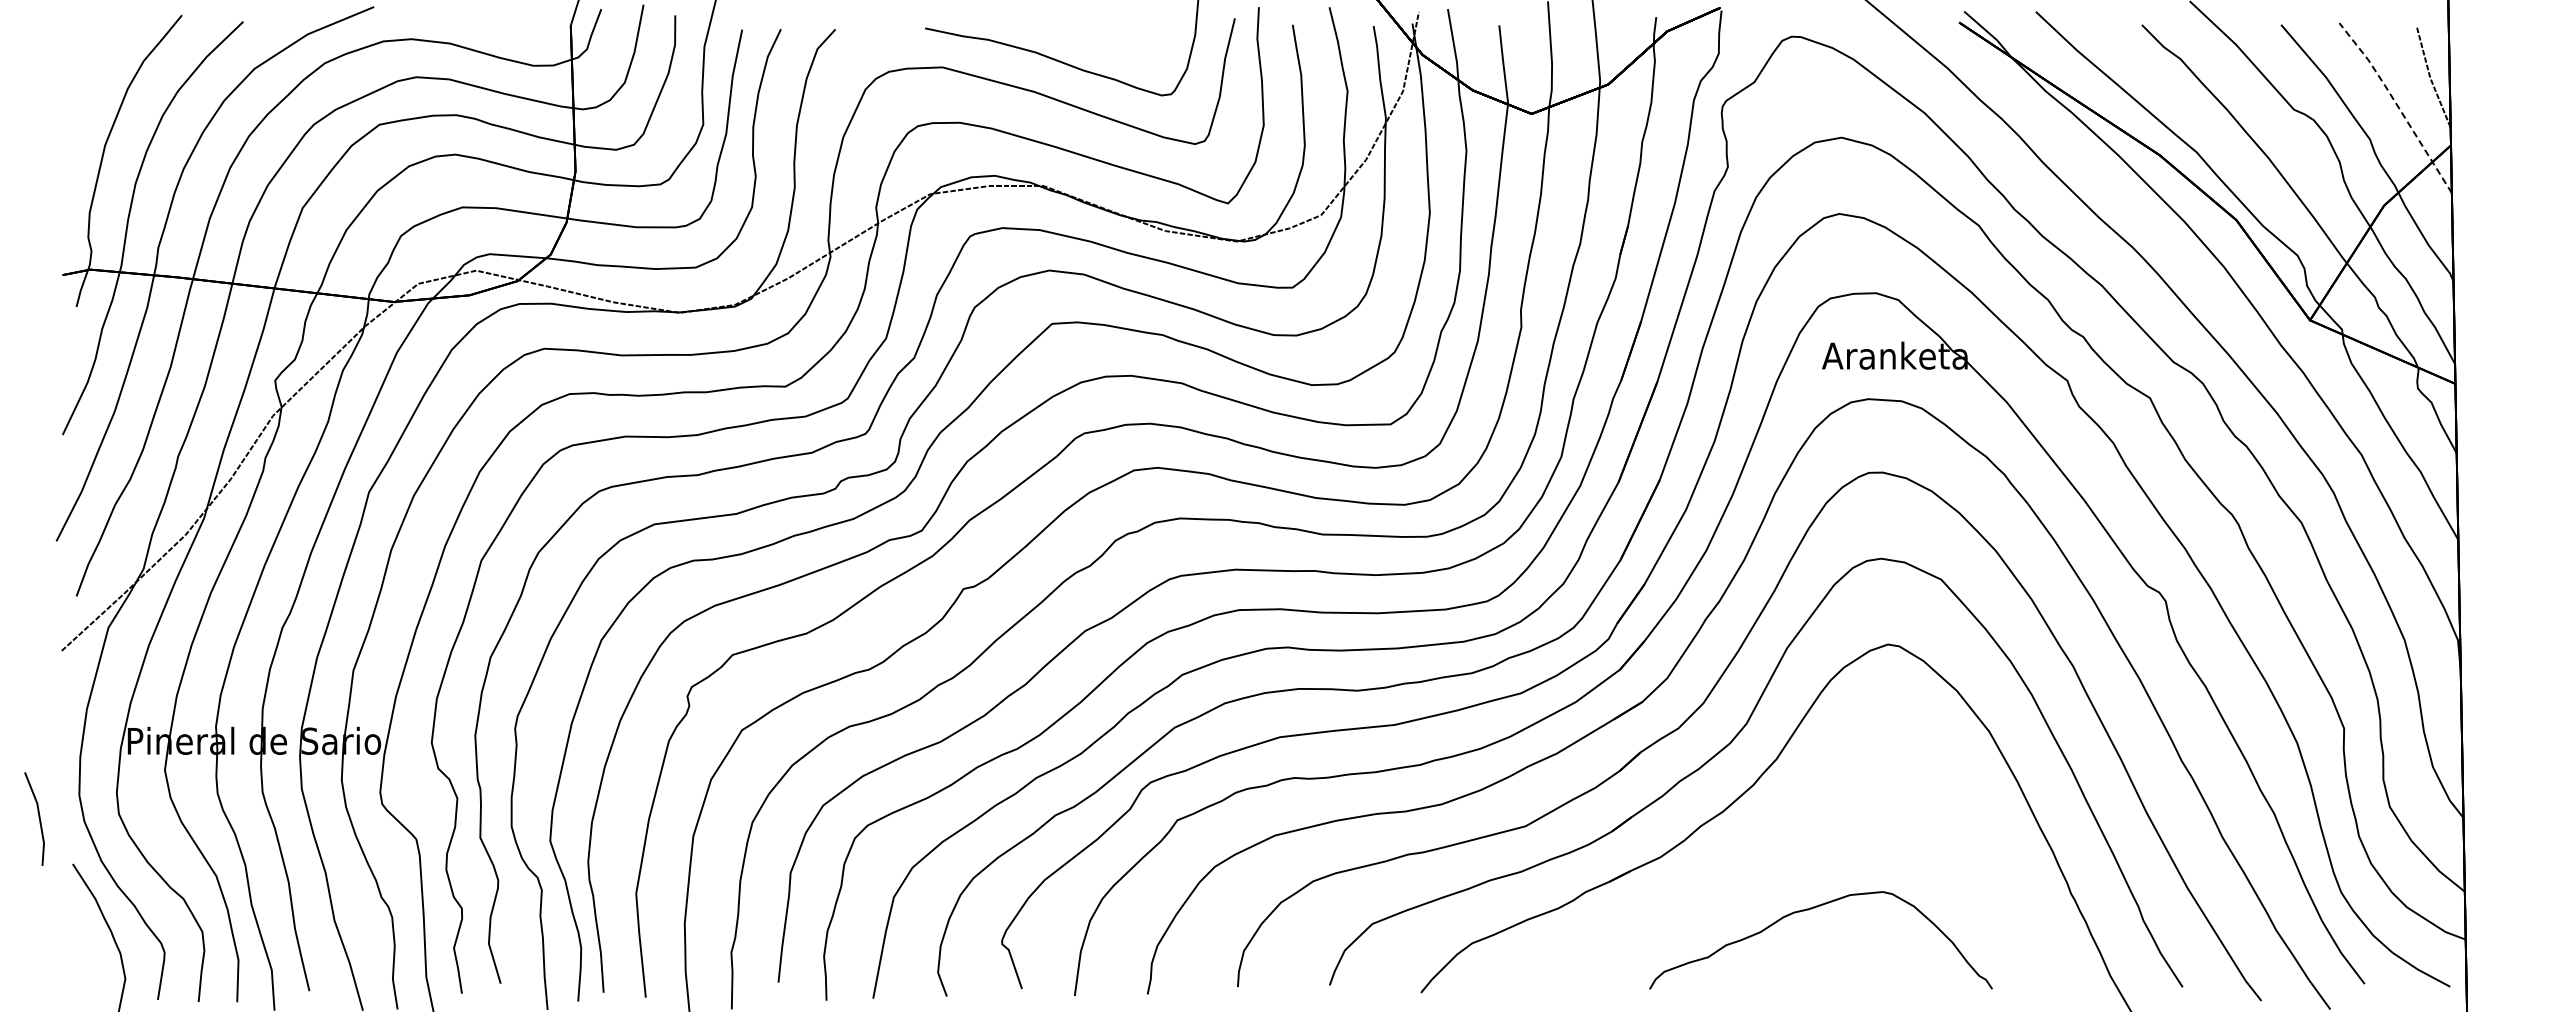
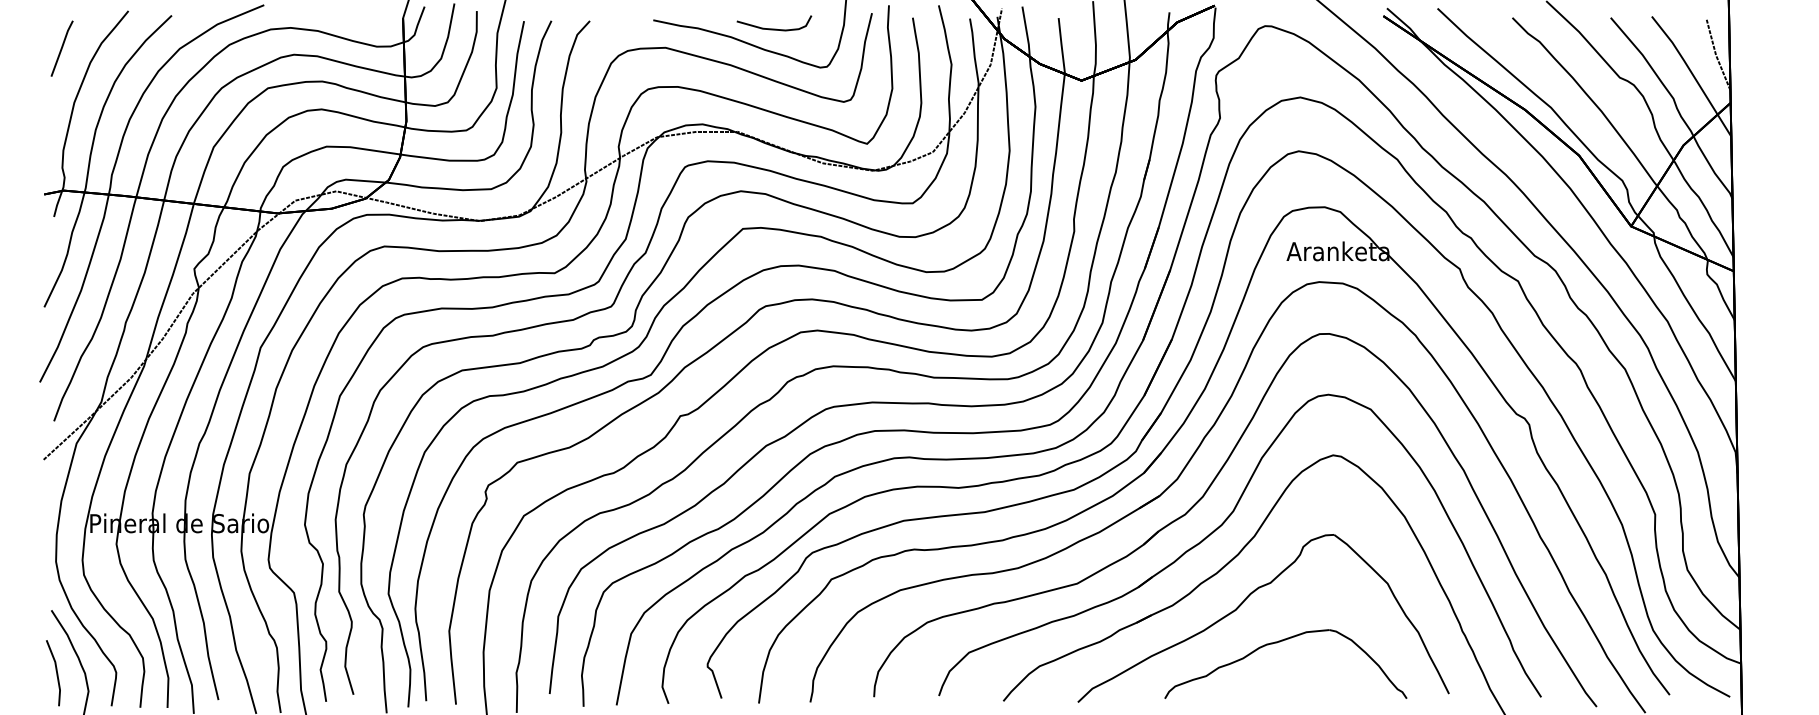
curve: (1096, 40) -> (774, 28), added
line: (87, 68) -> (61, 48), added
line: (2397, 105) -> (1692, 74), dashed -> solid
line: (38, 818) -> (56, 672), moved
part: (1764, 849) -> (1245, 600), added

